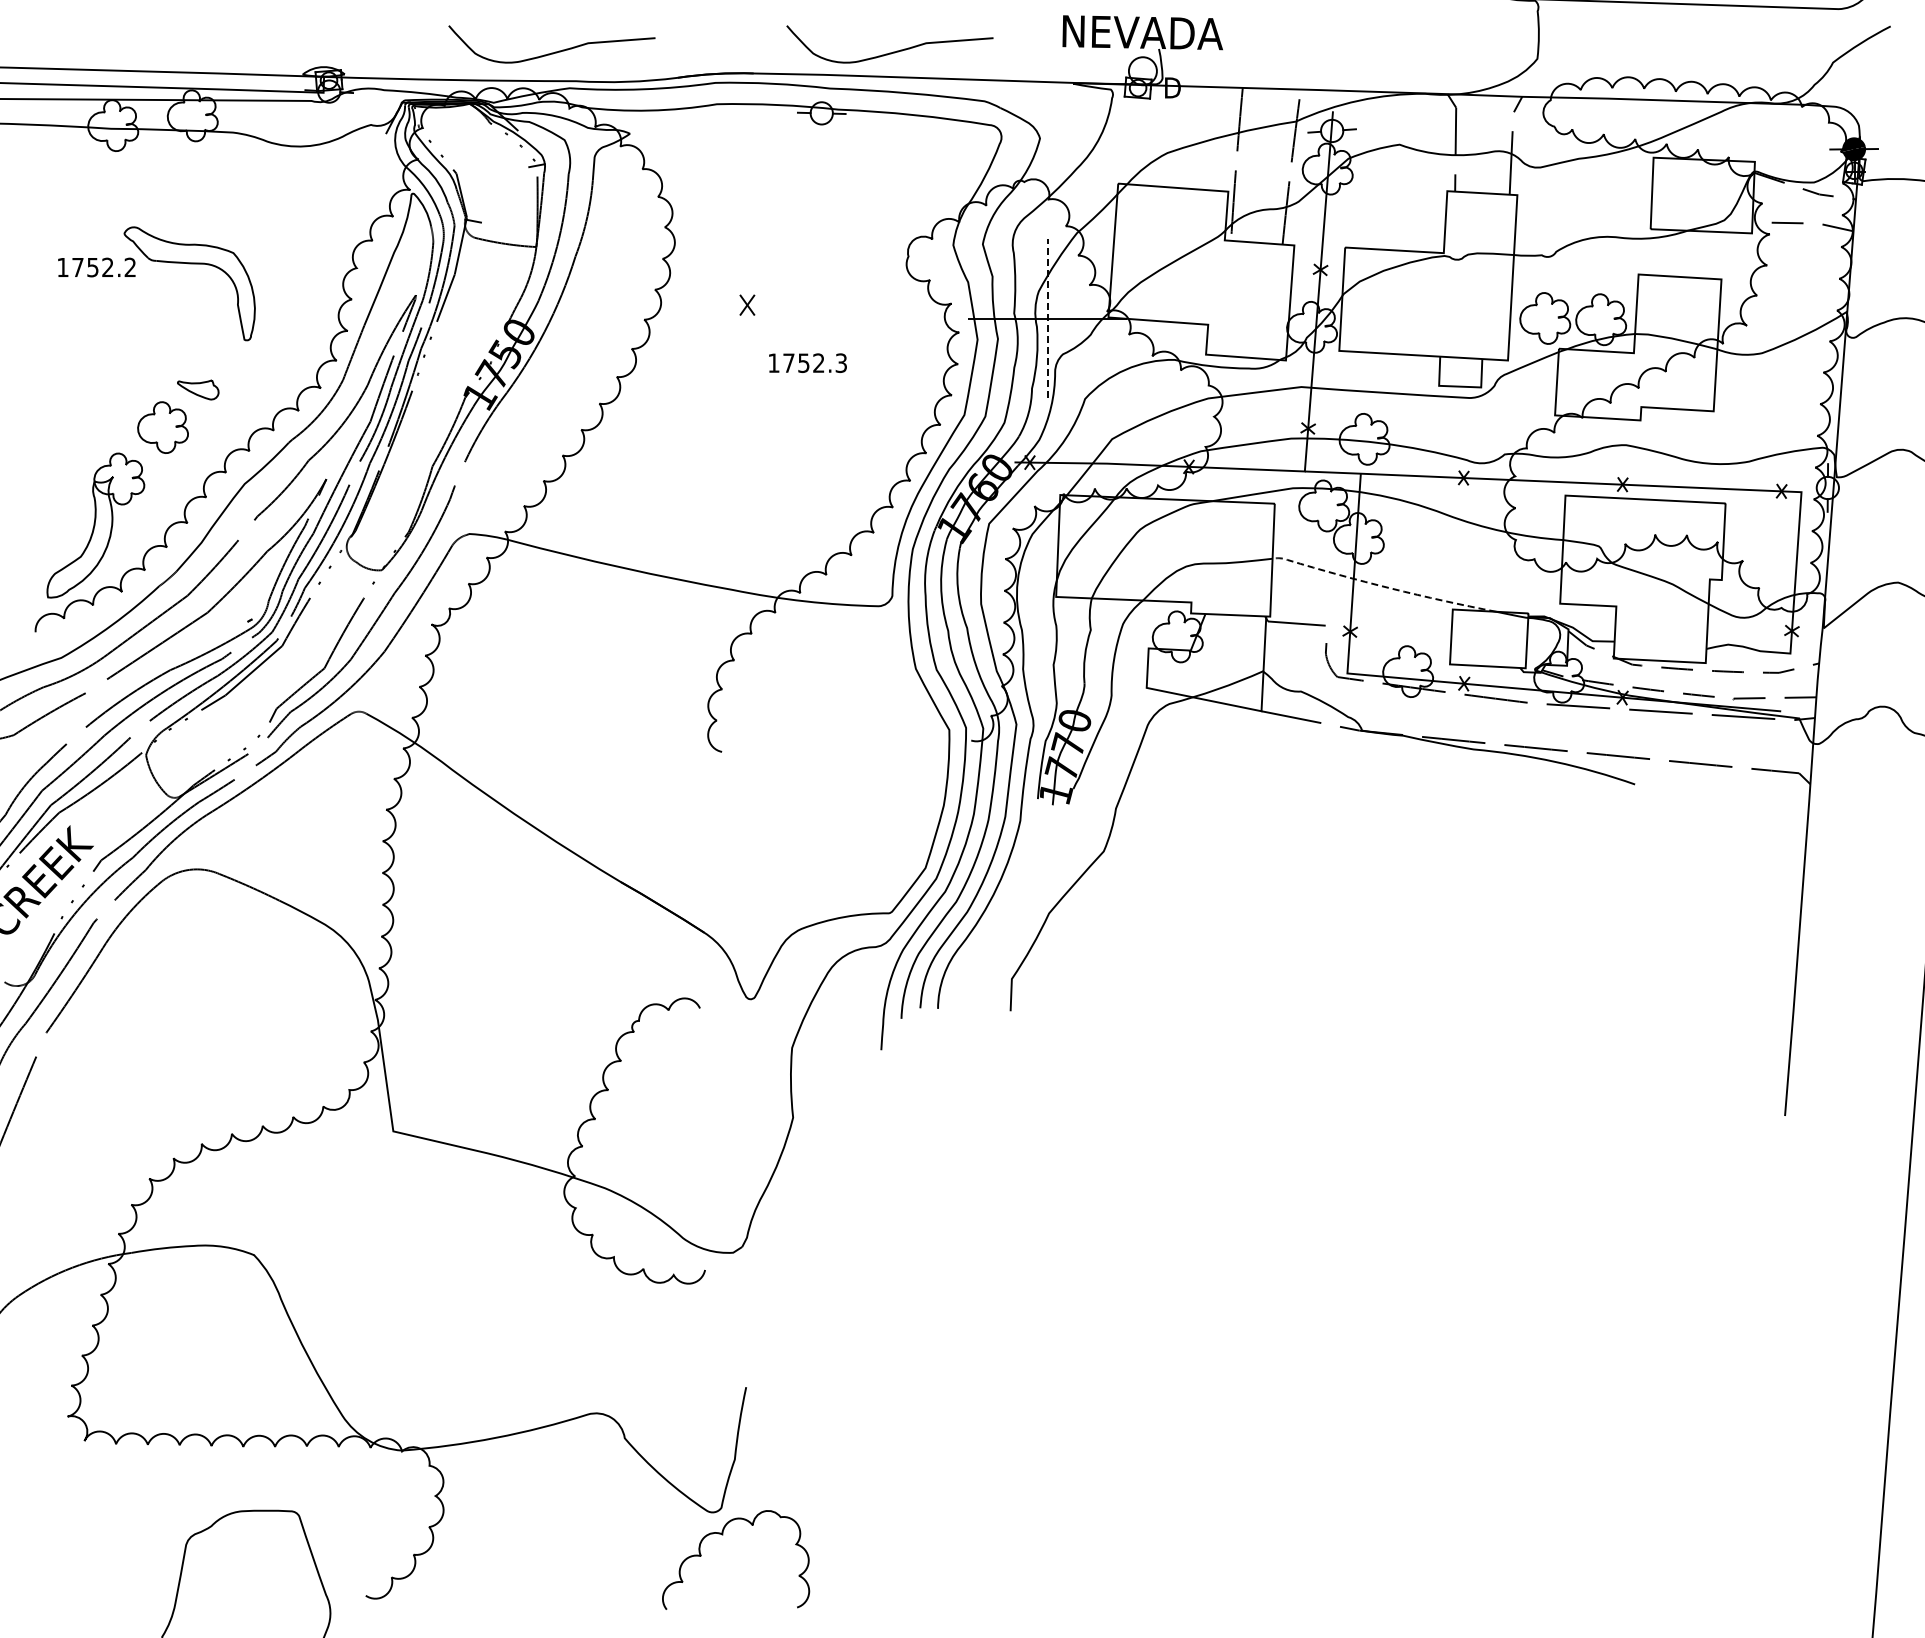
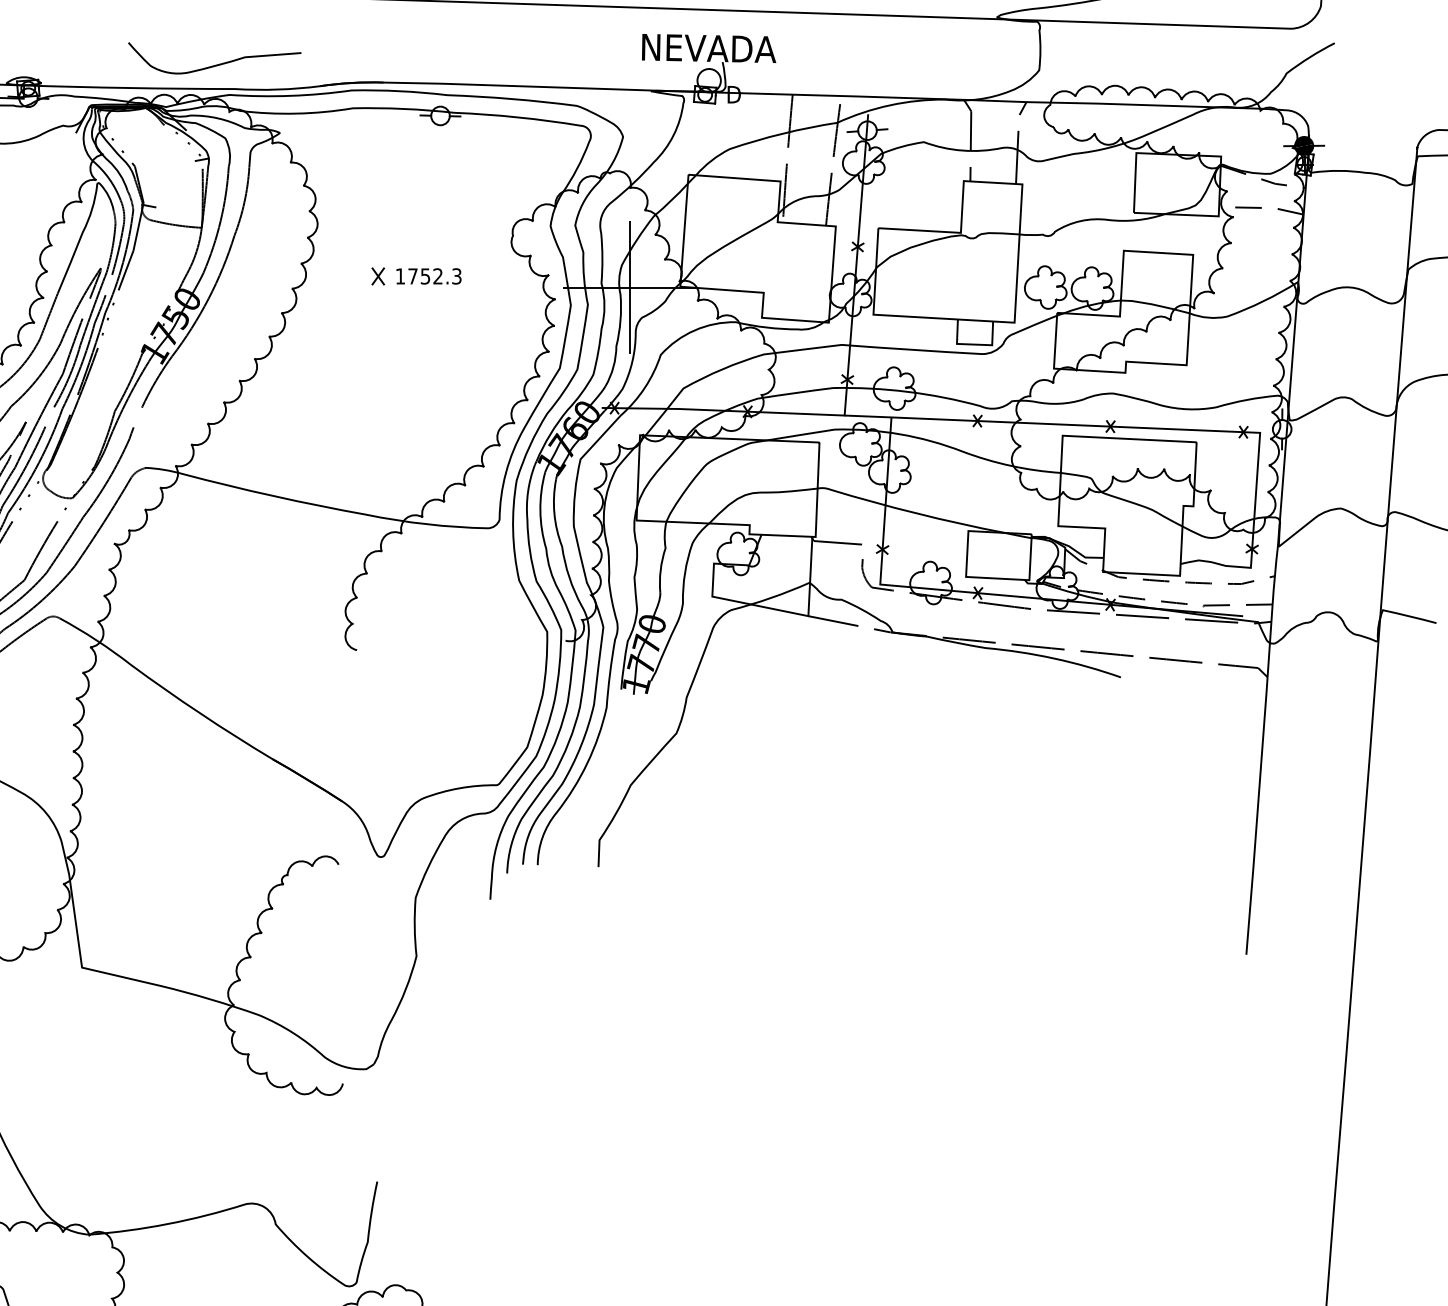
curve: (889, 52) -> (497, 65), removed
line: (1047, 318) -> (629, 287), dashed -> solid
text: (807, 362) -> (428, 275), moved
line: (1381, 586) -> (908, 511), dashed -> solid

